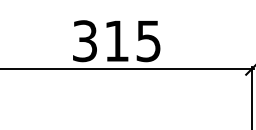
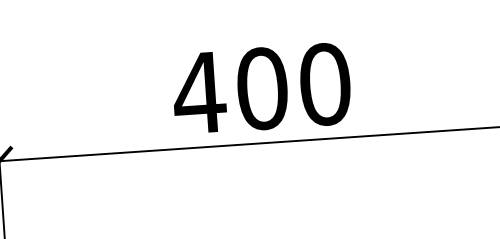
text: (116, 41) -> (261, 89), 315 -> 400

